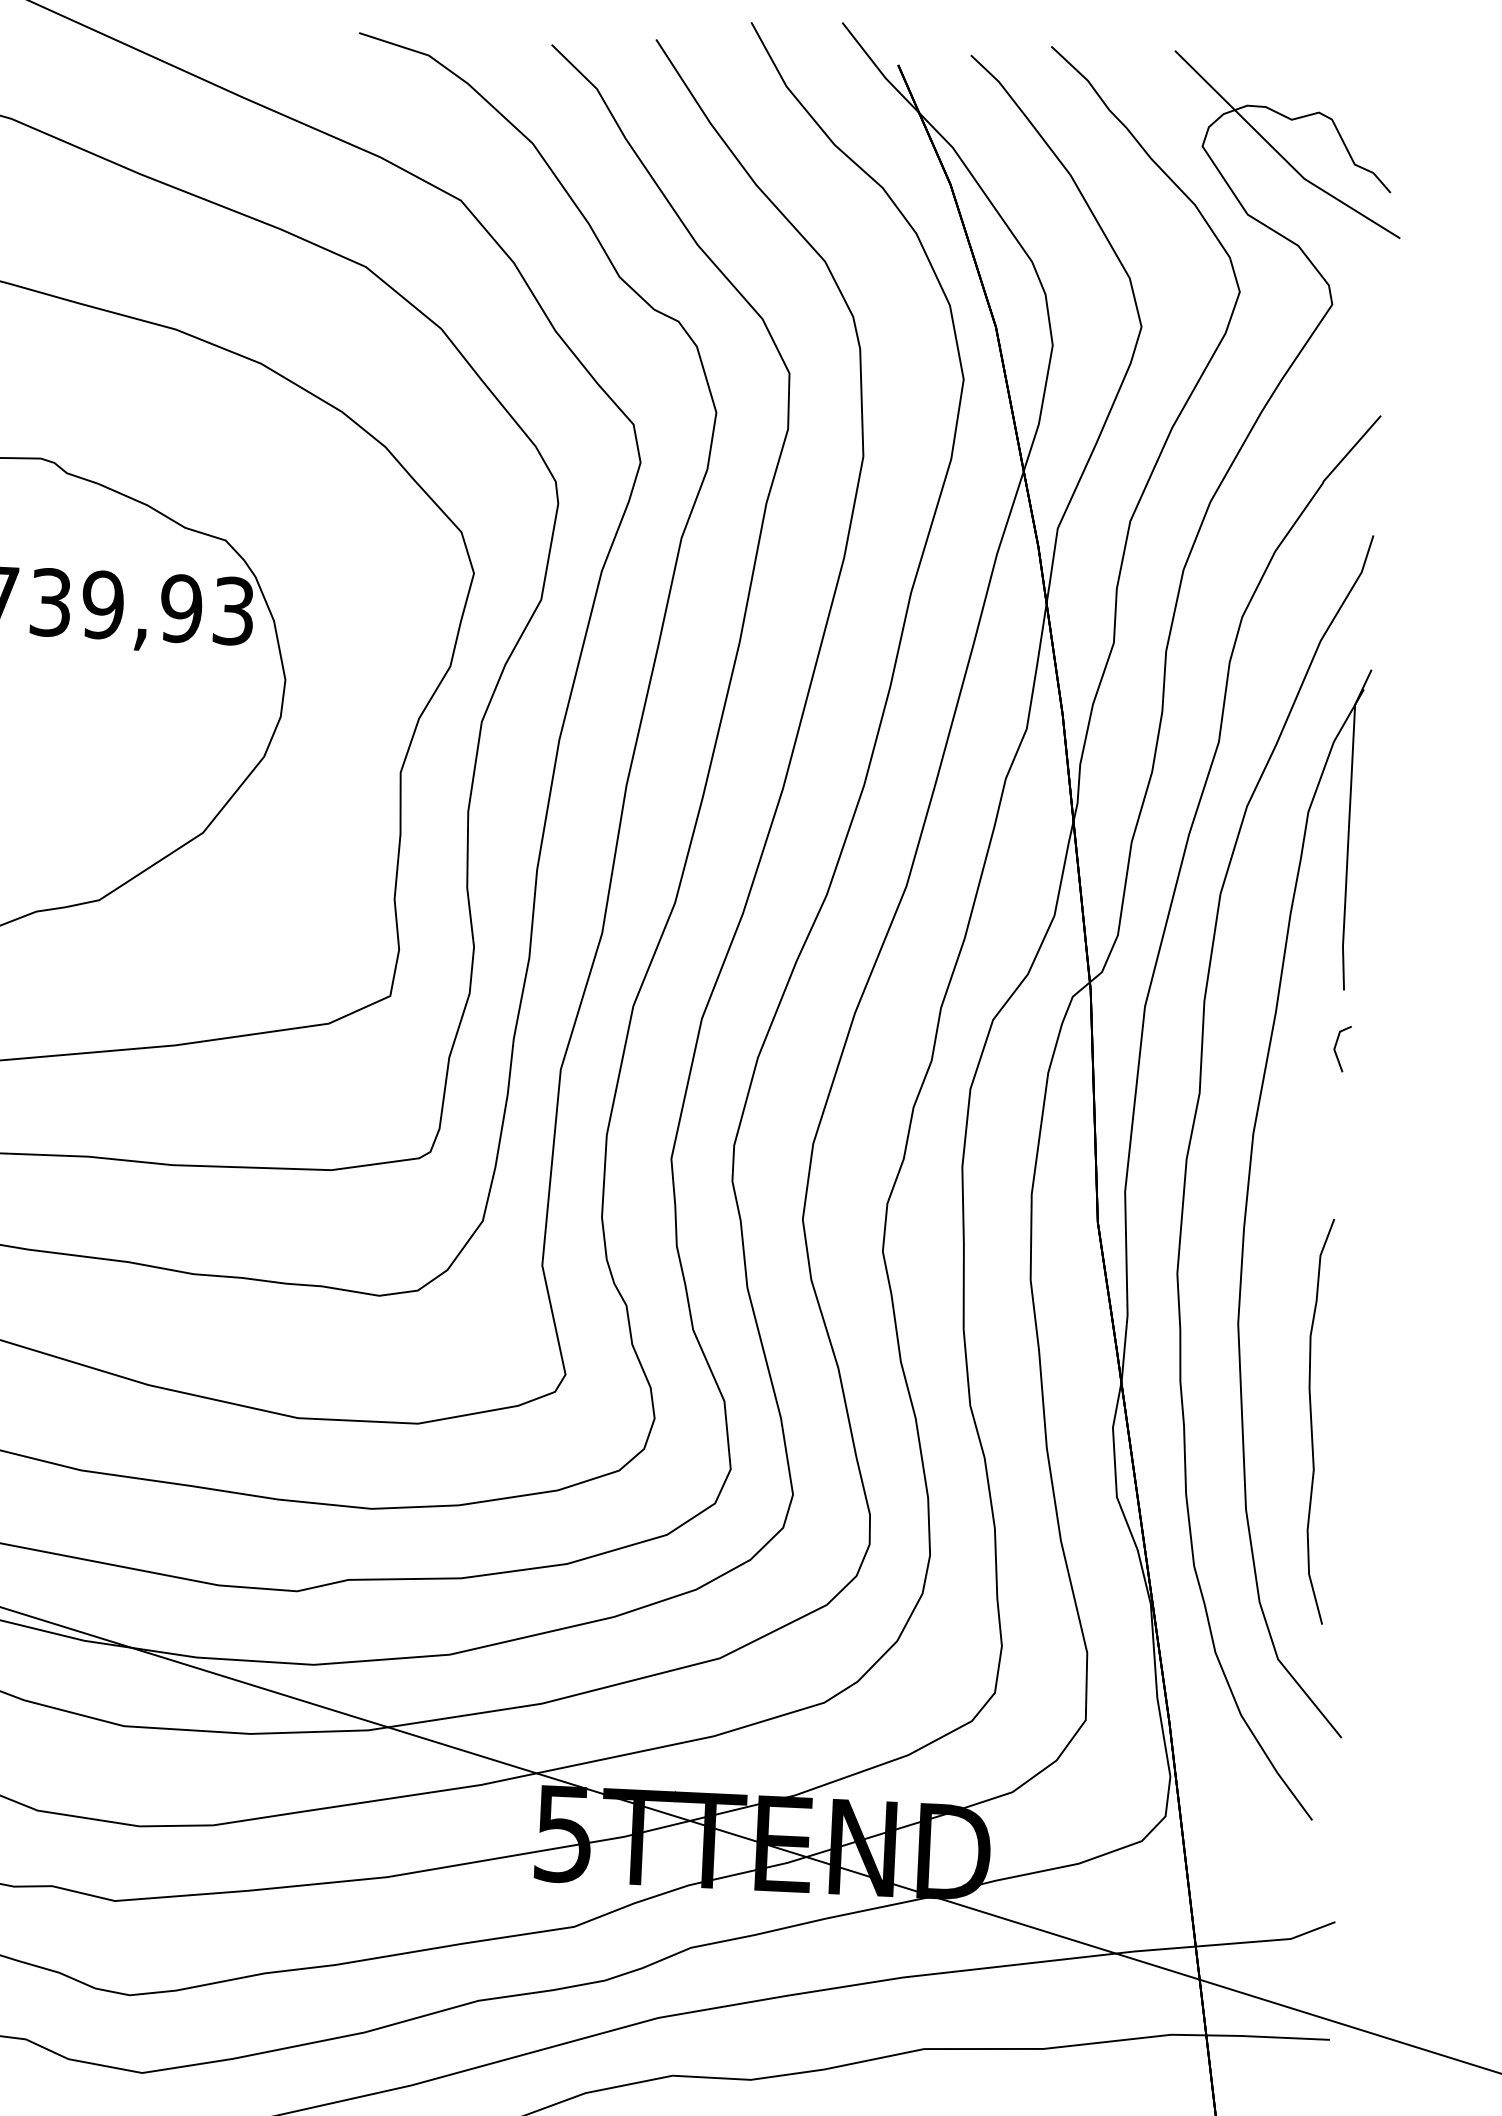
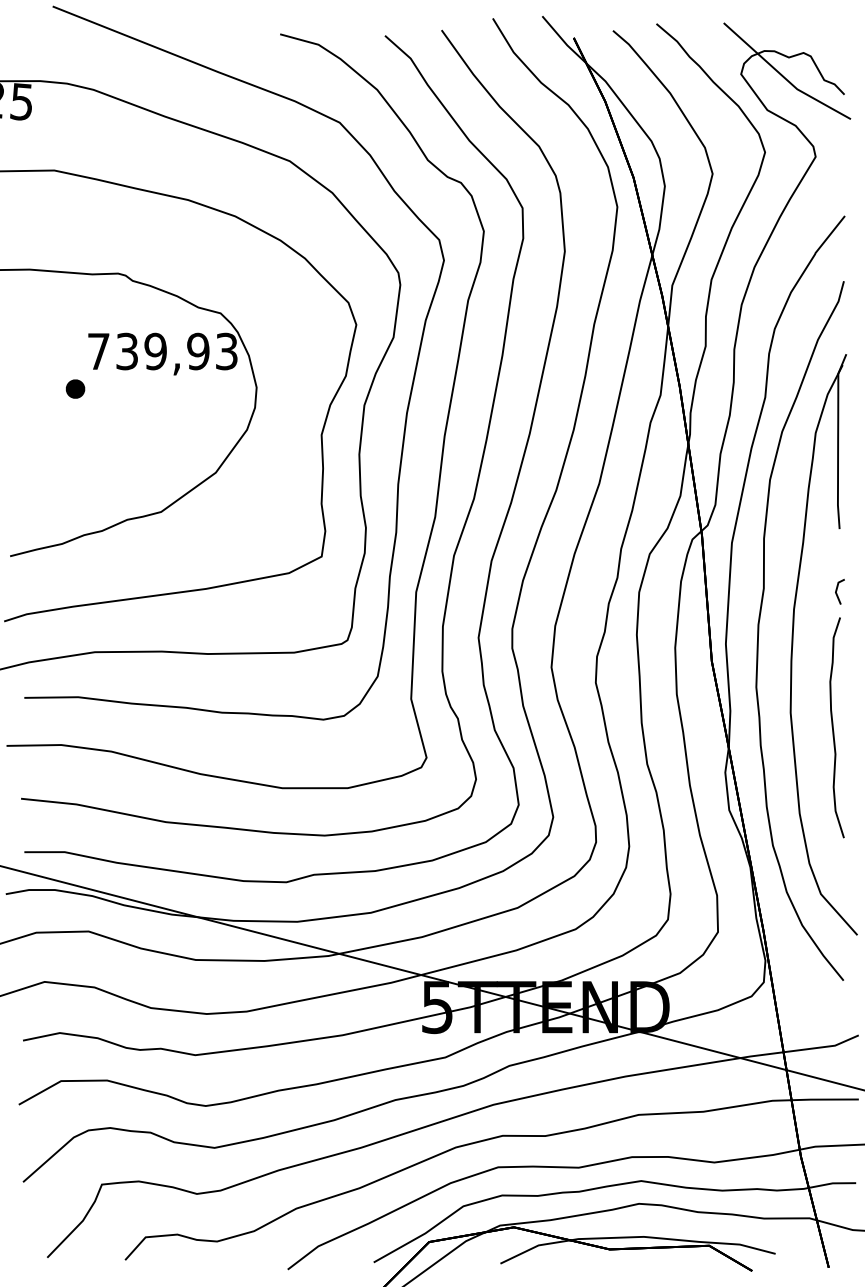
line: (1337, 1046) -> (837, 590), moved
curve: (1312, 1420) -> (833, 727), moved

